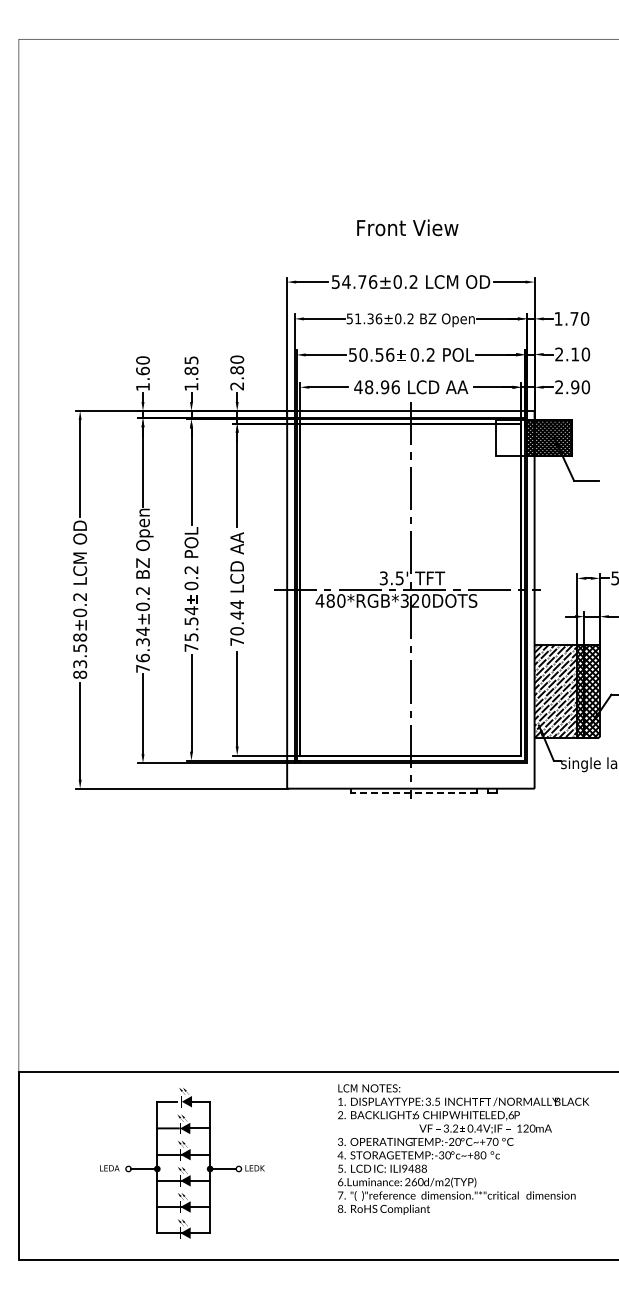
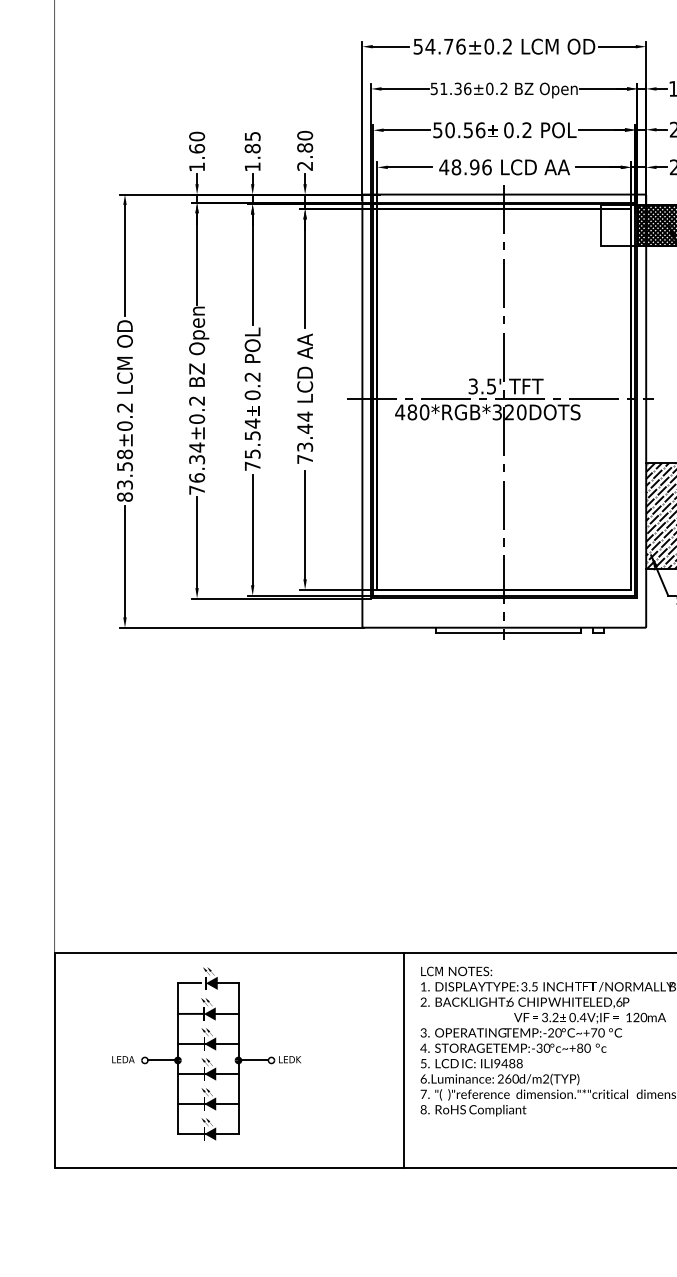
text: (237, 631) -> (305, 447), 70.44 -> 73.44
line: (413, 793) -> (507, 633), dashed -> solid
part: (182, 1163) -> (206, 1054), moved
line: (323, 1165) -> (404, 1059), added

